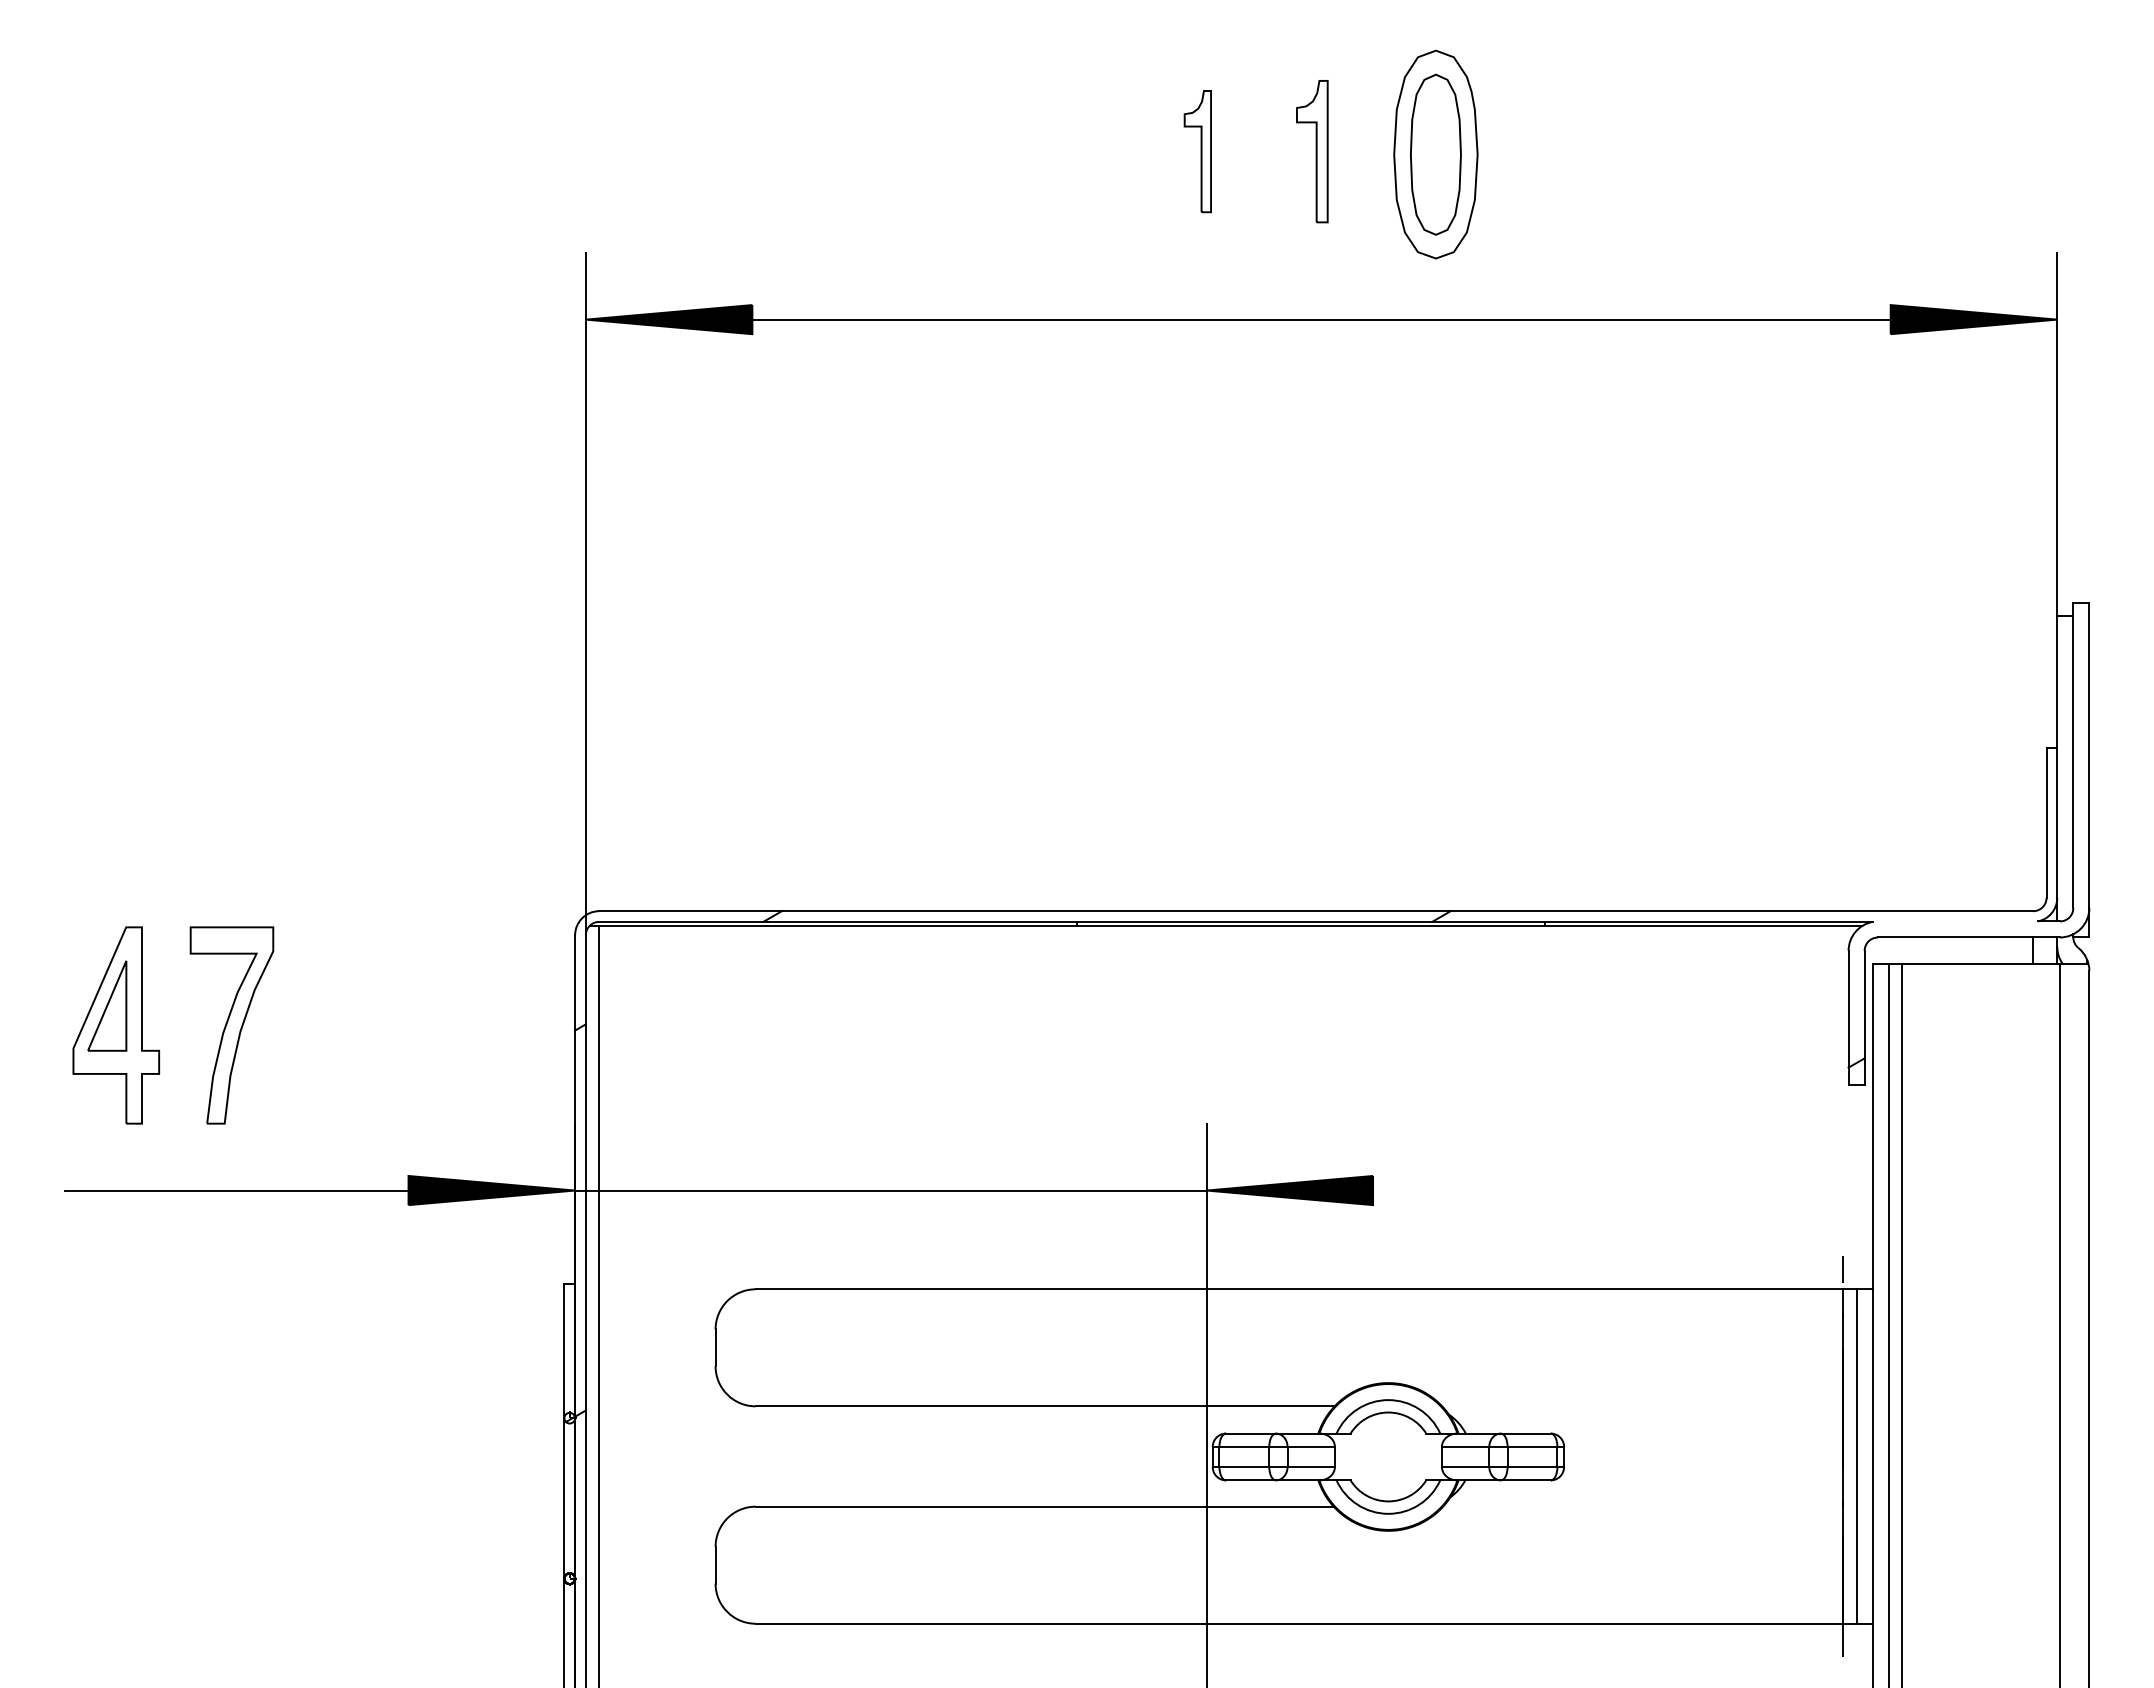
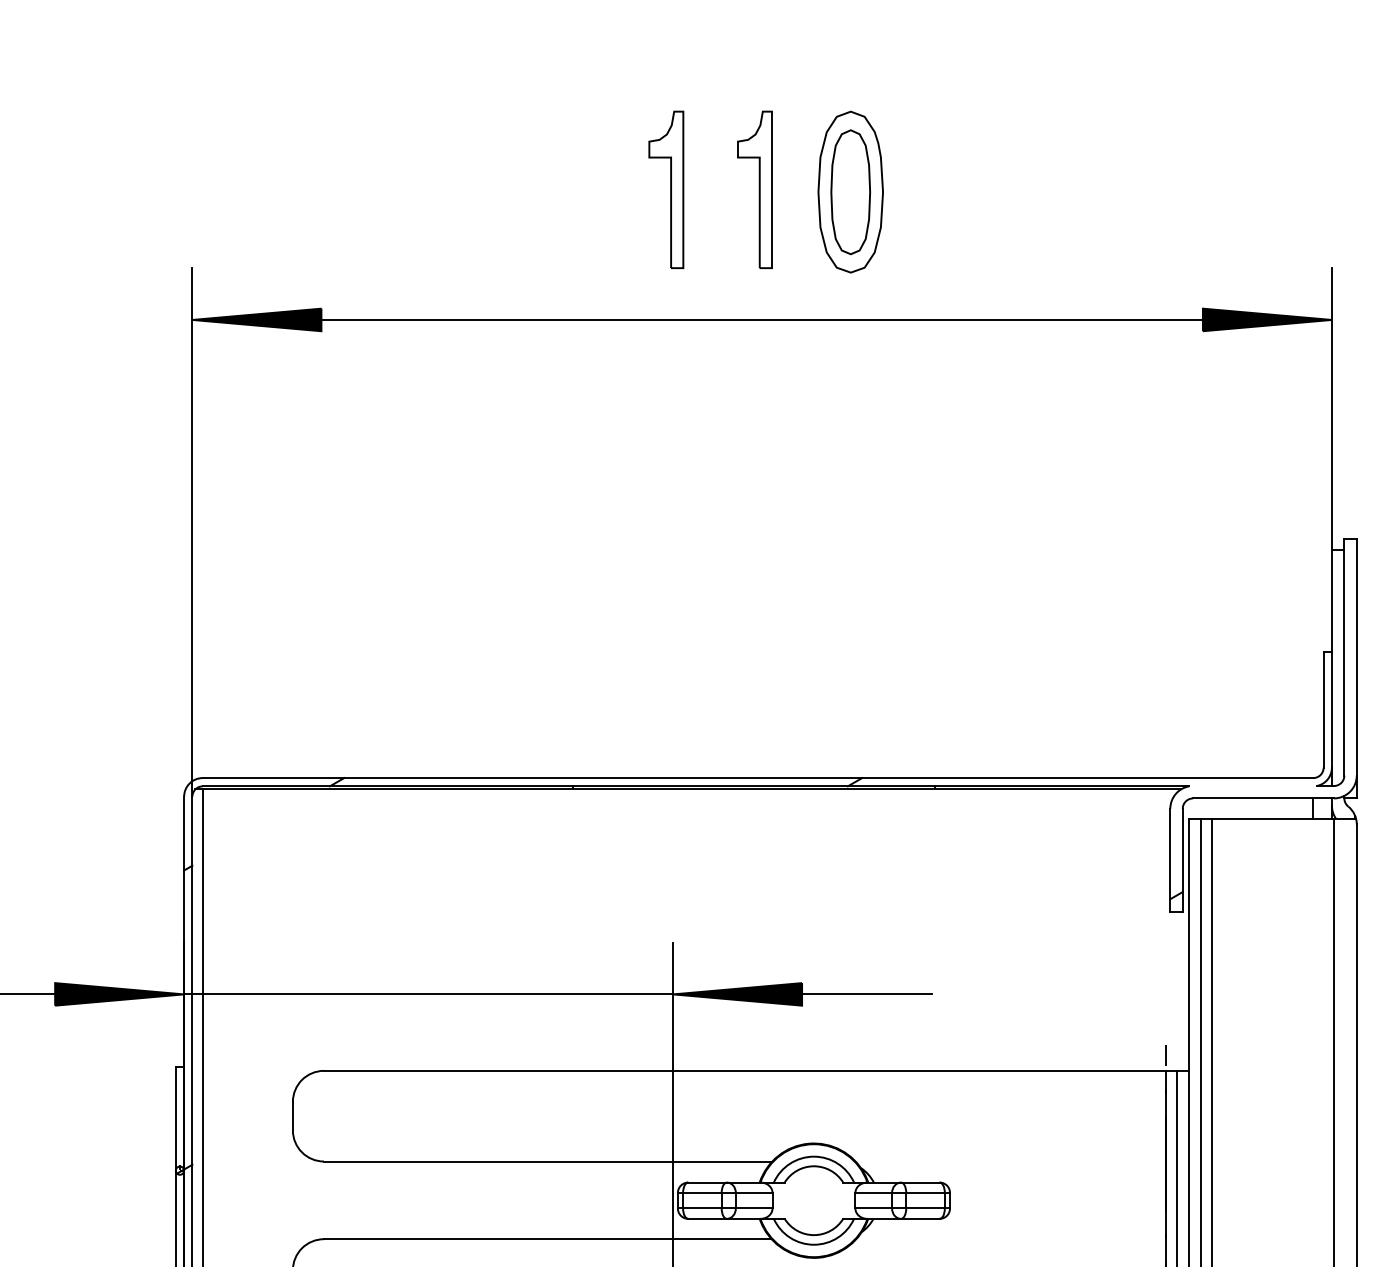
part: (1197, 151) -> (666, 189), size x1.67
part: (1312, 151) -> (755, 189), size x1.43
line: (1456, 1190) -> (866, 994), added

